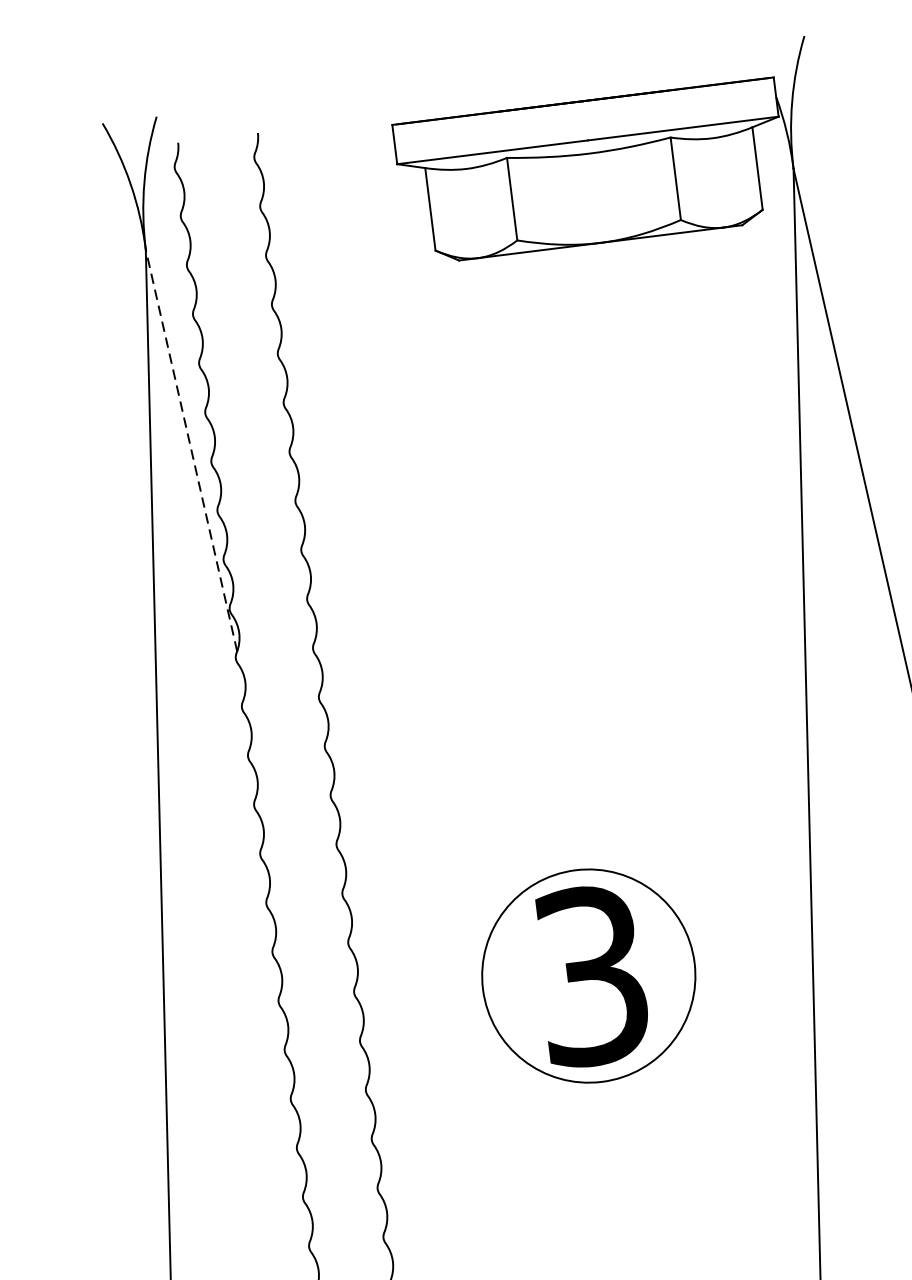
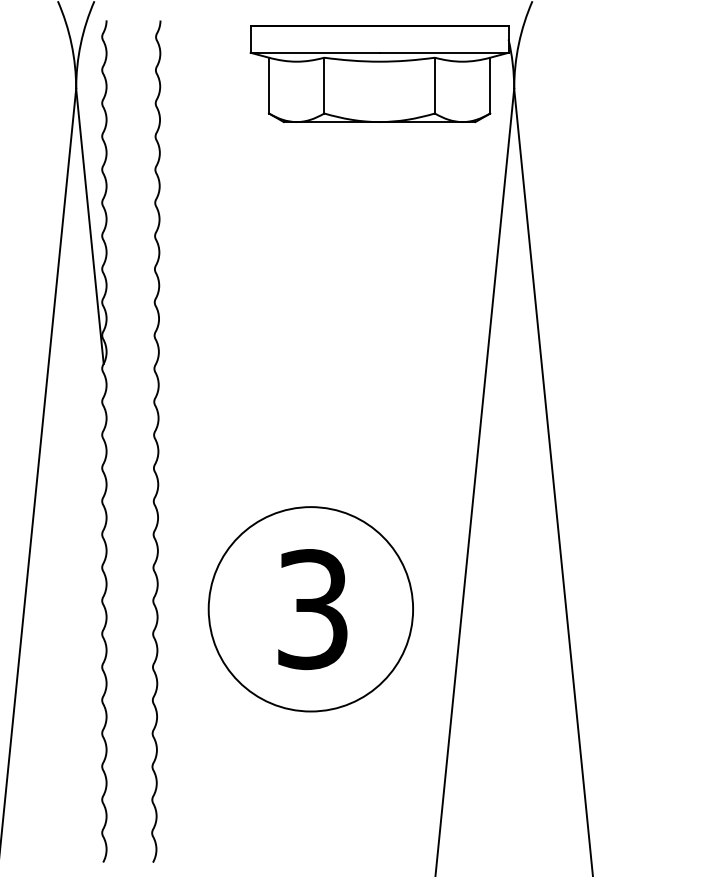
line: (190, 449) -> (89, 225), dashed -> solid
circle: (588, 976) -> (310, 609), size x1.43

